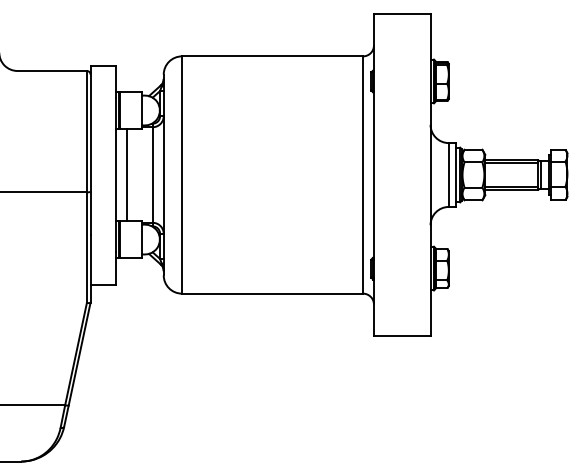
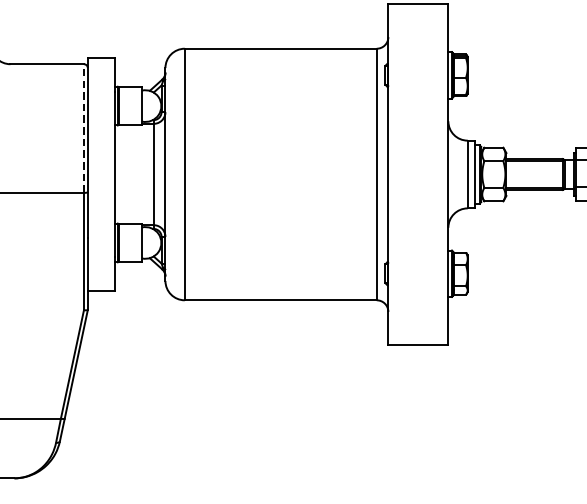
line: (86, 131) -> (83, 128), solid -> dashed
line: (127, 174) -> (127, 173), removed

